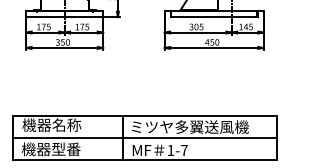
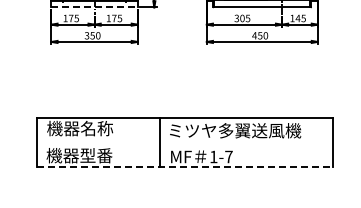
line: (65, 17) -> (95, 7), solid -> dashed
line: (144, 137) -> (184, 142), removed
line: (145, 159) -> (185, 167), solid -> dashed

